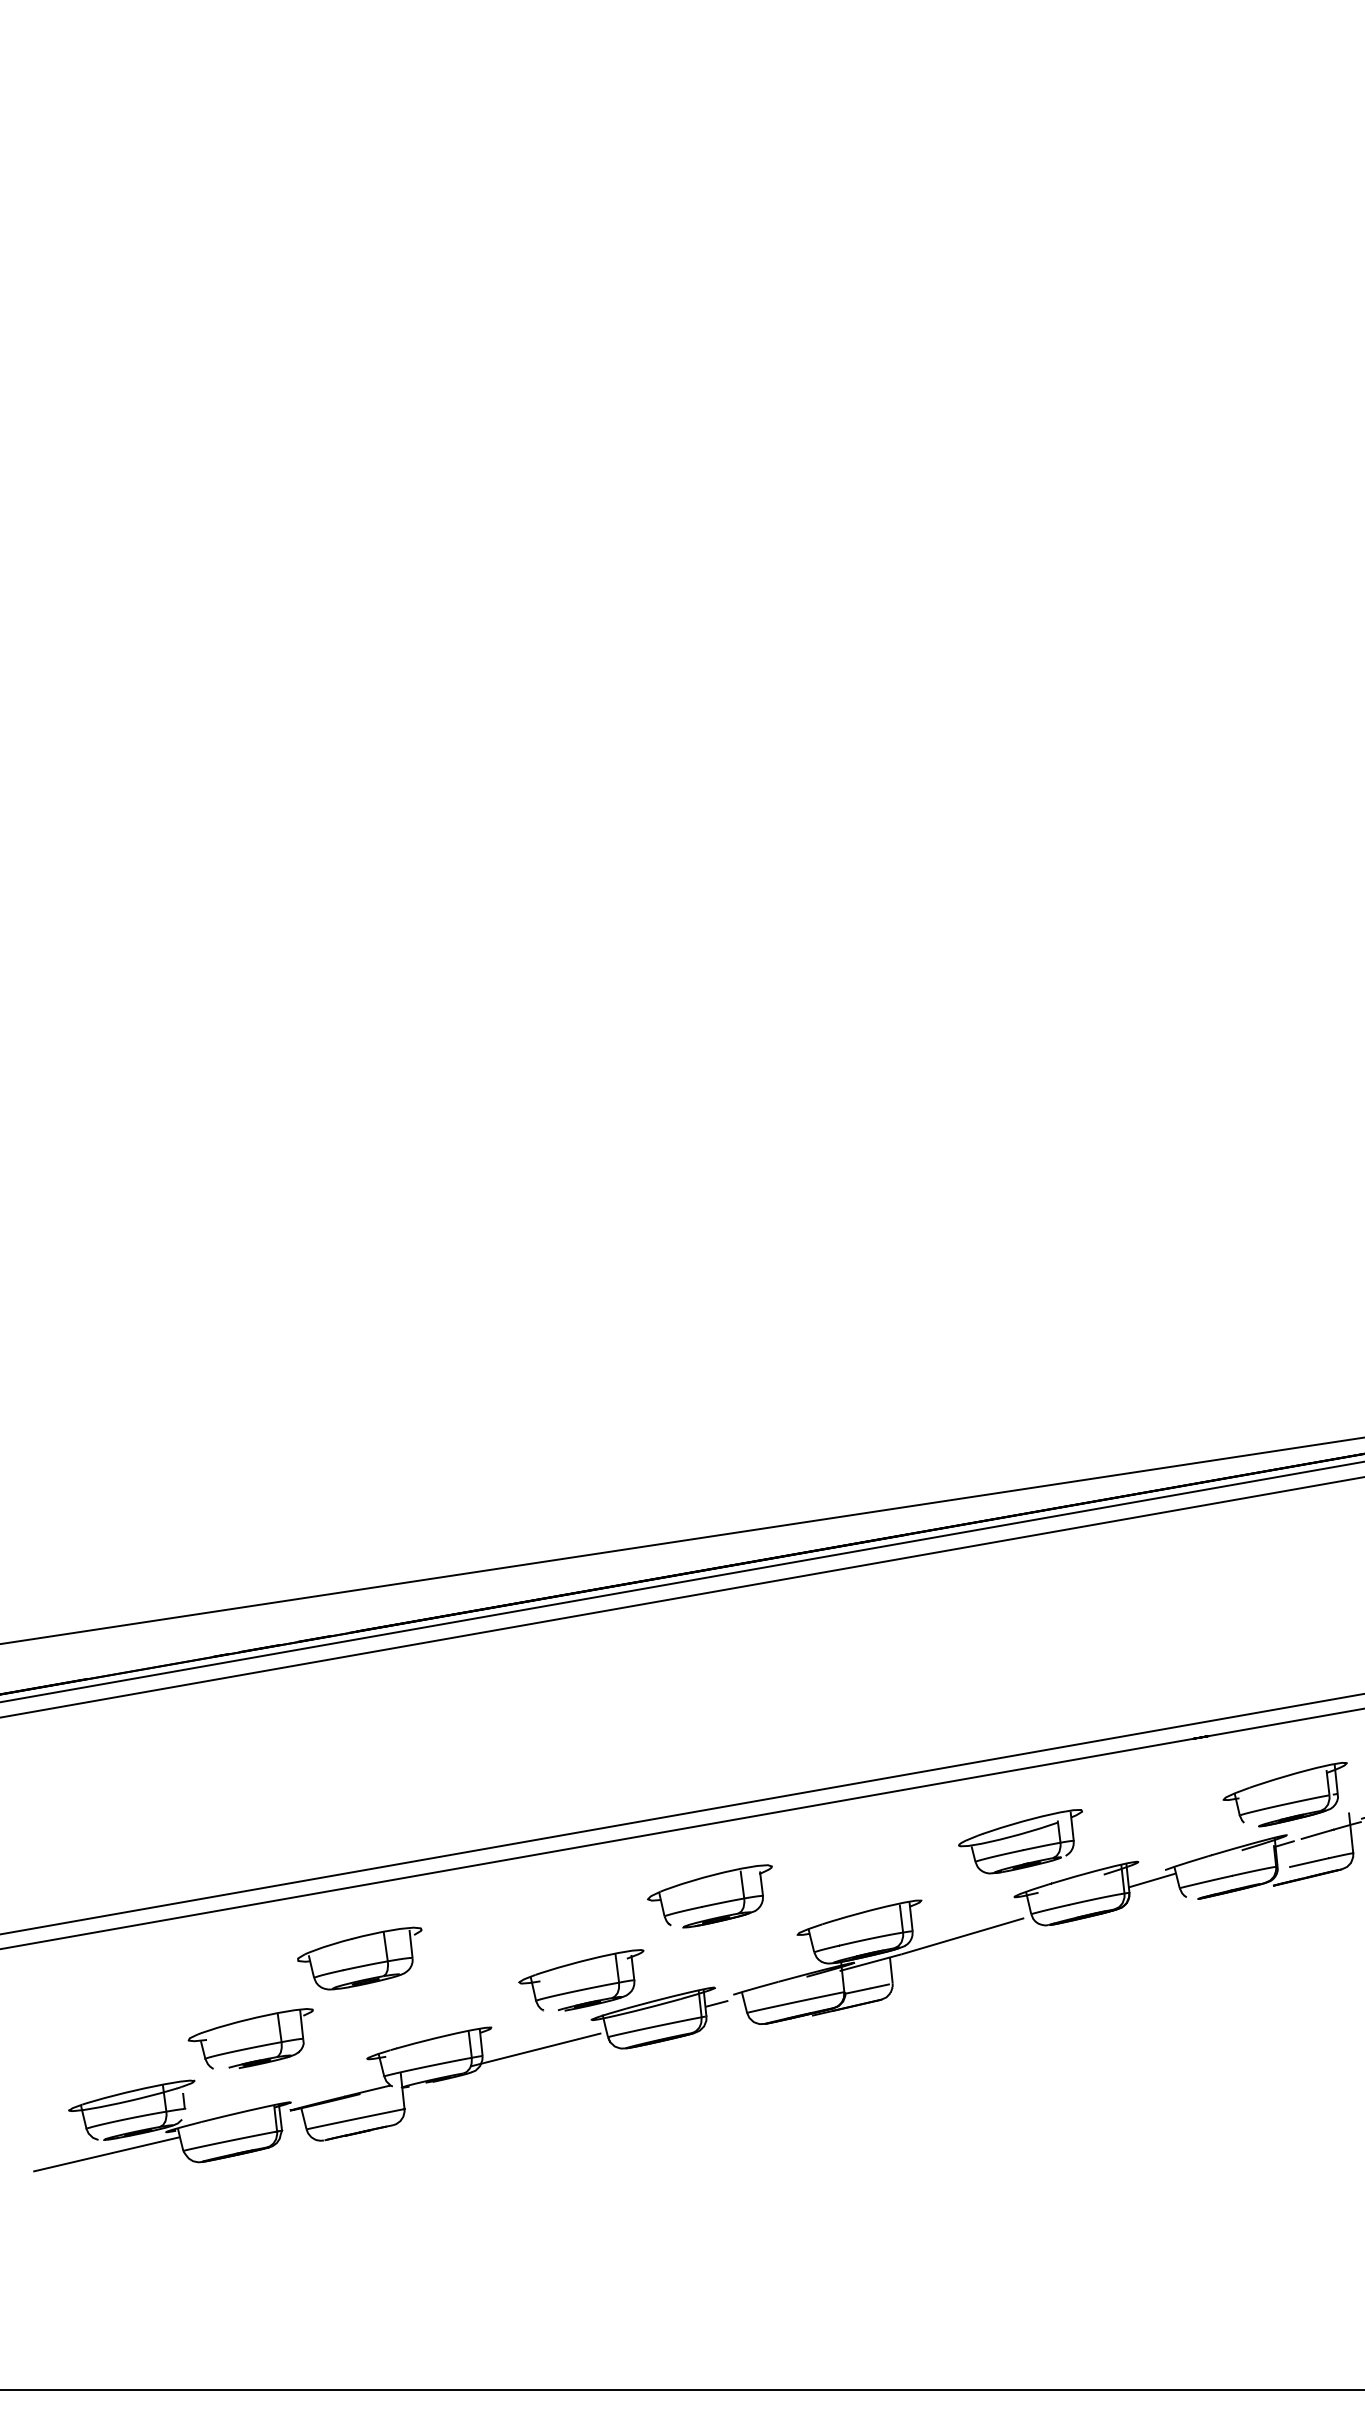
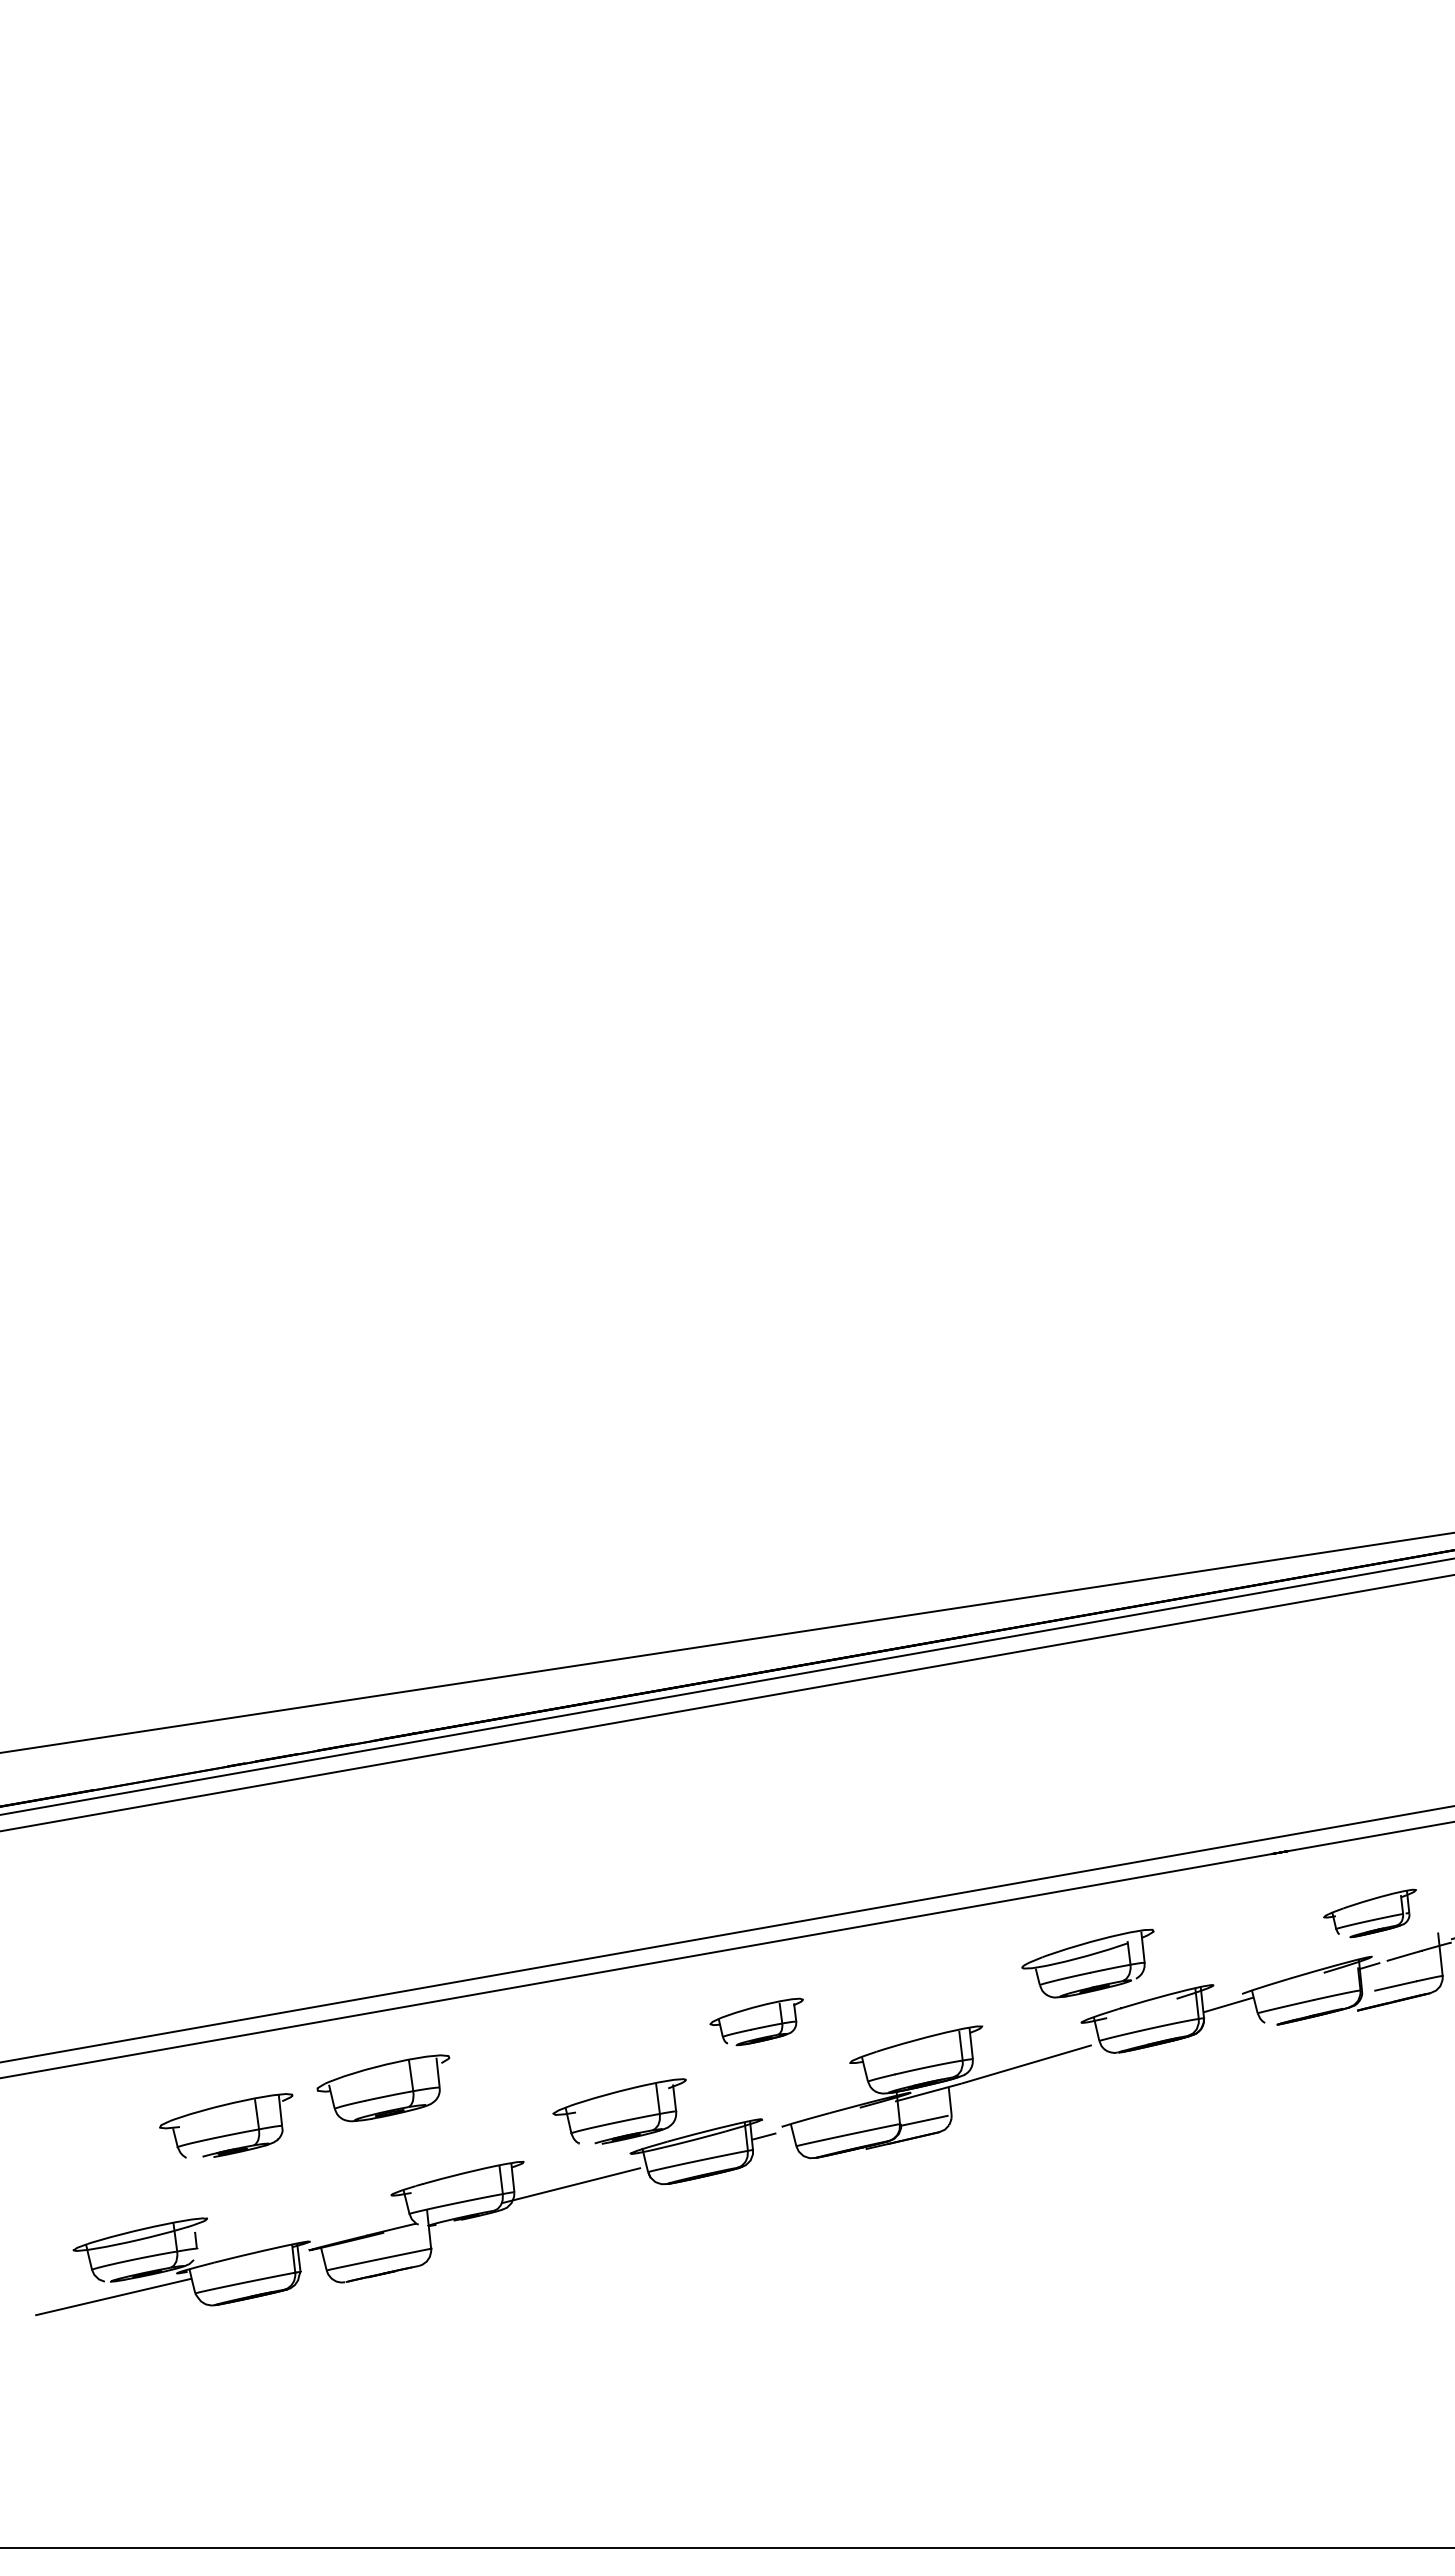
part: (1284, 1794) -> (1369, 1913), size x0.7
part: (709, 1895) -> (756, 2021), size x0.7
part: (251, 2038) -> (226, 2125), moved

